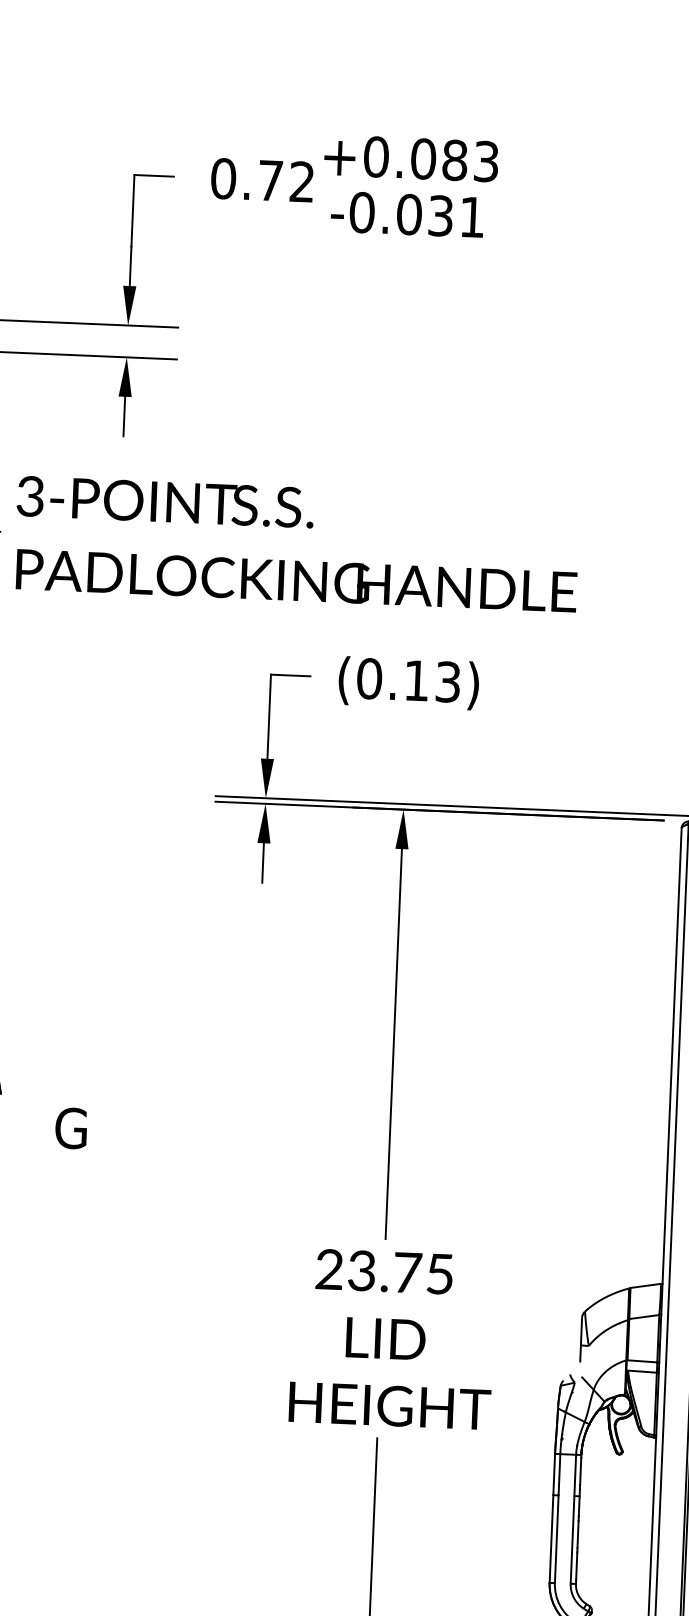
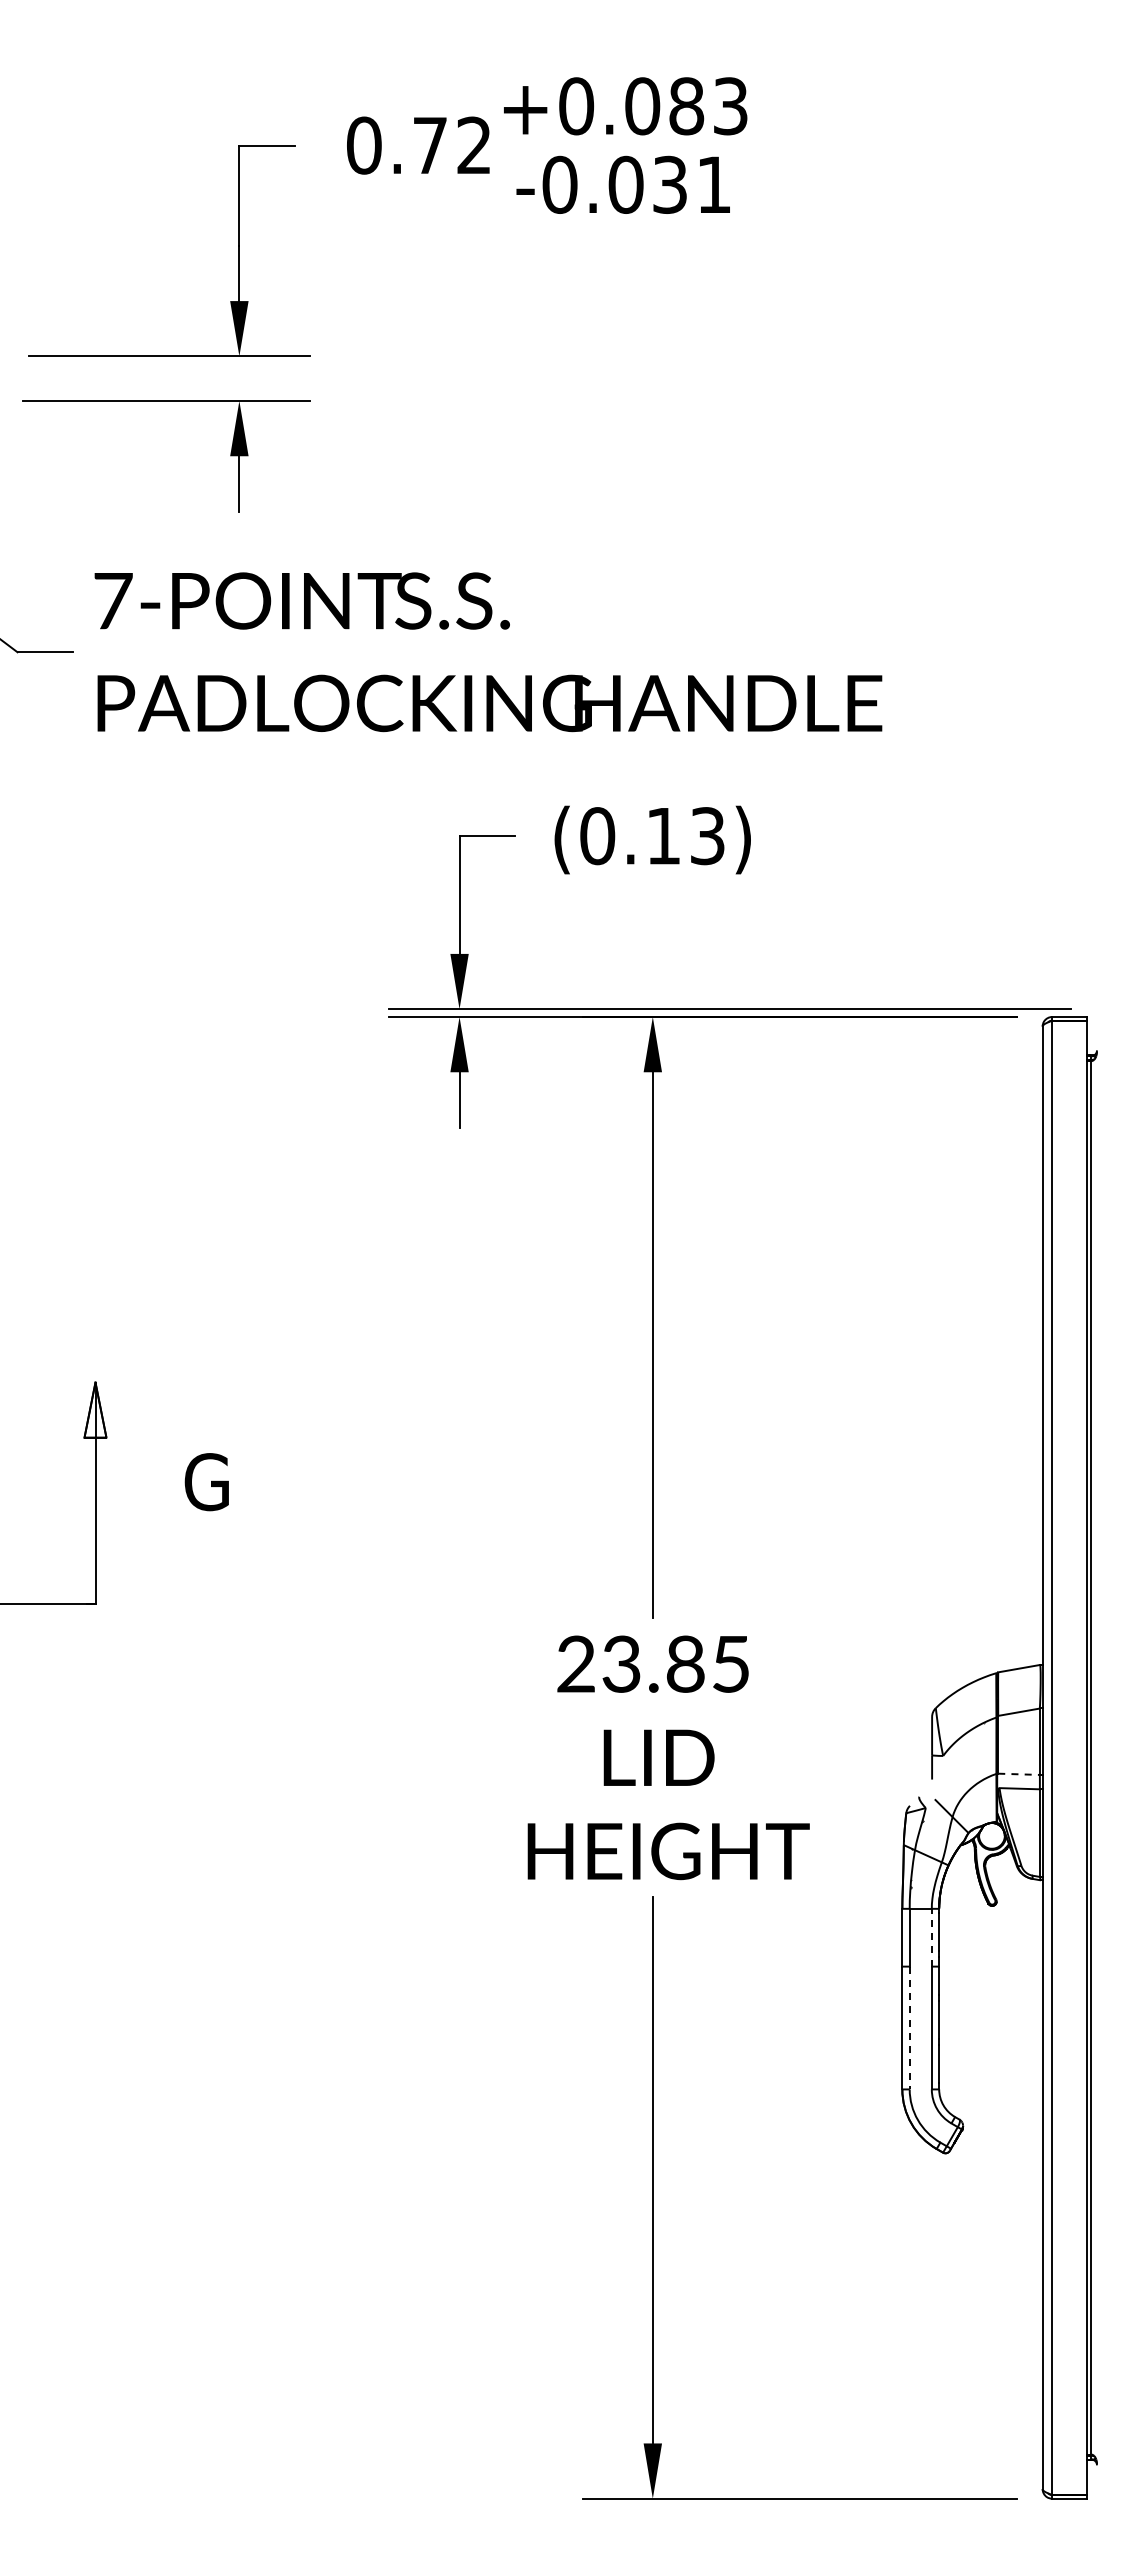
text: (30, 496) -> (113, 600), 3-POINT -> 7-POINT
text: (408, 1272) -> (686, 1663), 23.75 -> 23.85
line: (642, 1361) -> (1019, 1774), solid -> dashed
line: (575, 1475) -> (931, 1937), solid -> dashed
line: (556, 1539) -> (909, 2028), solid -> dashed

